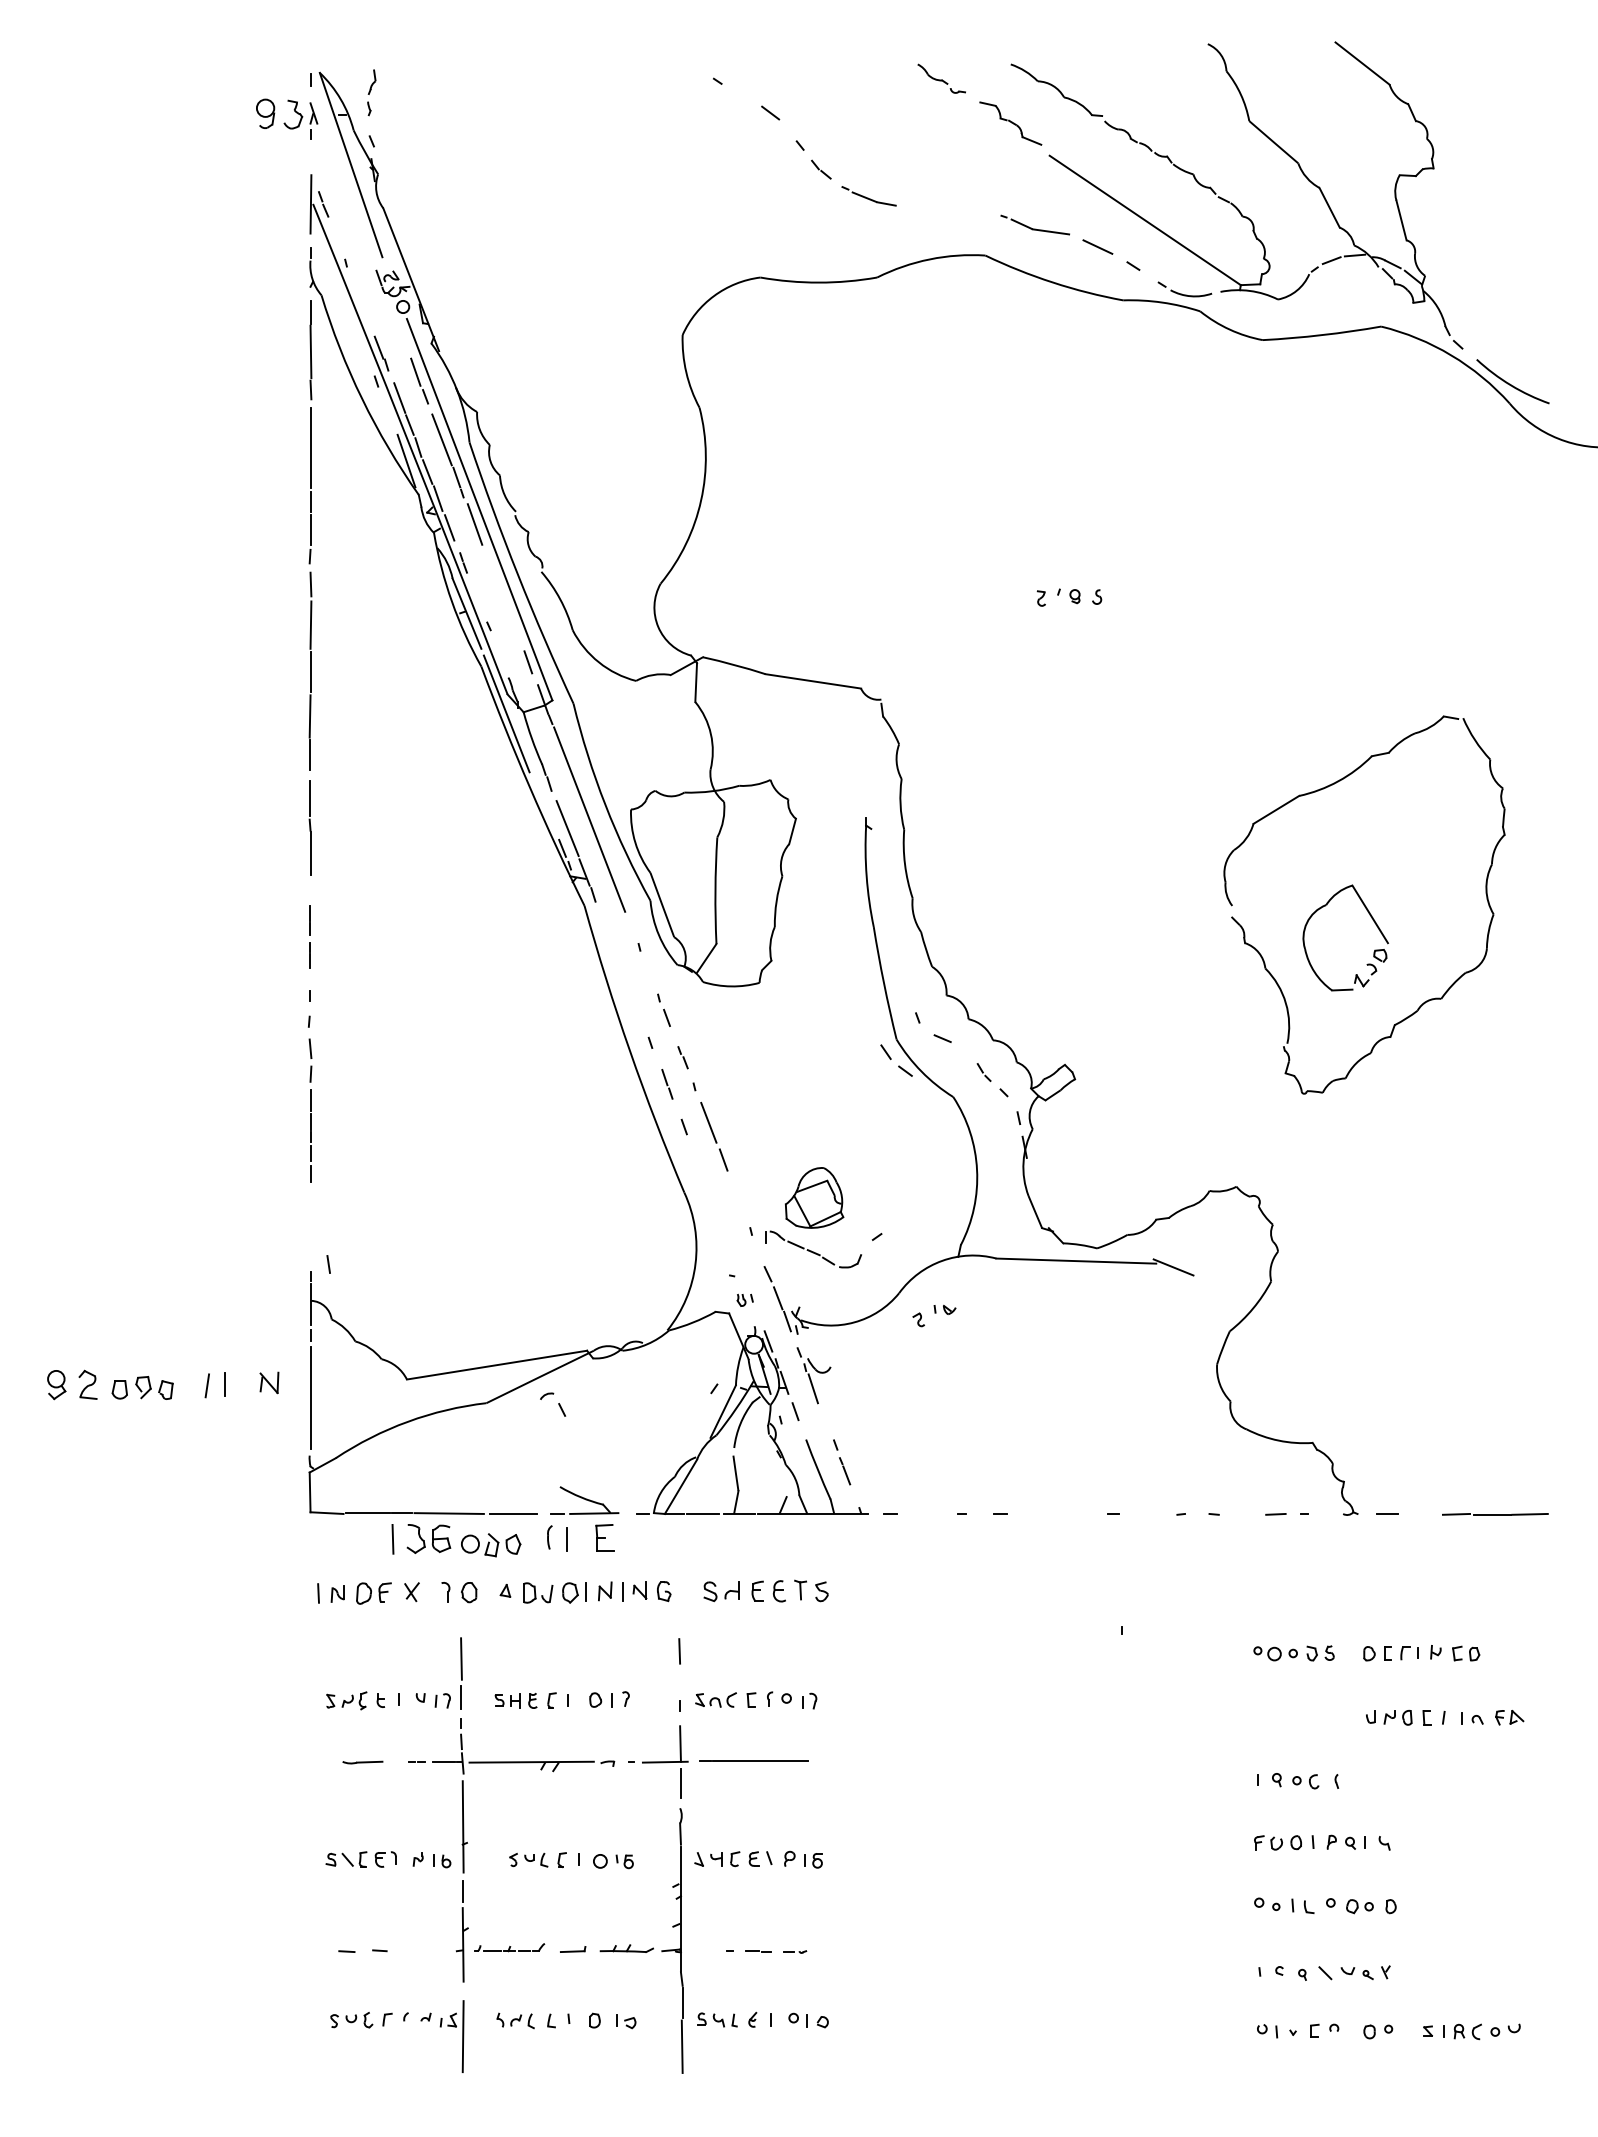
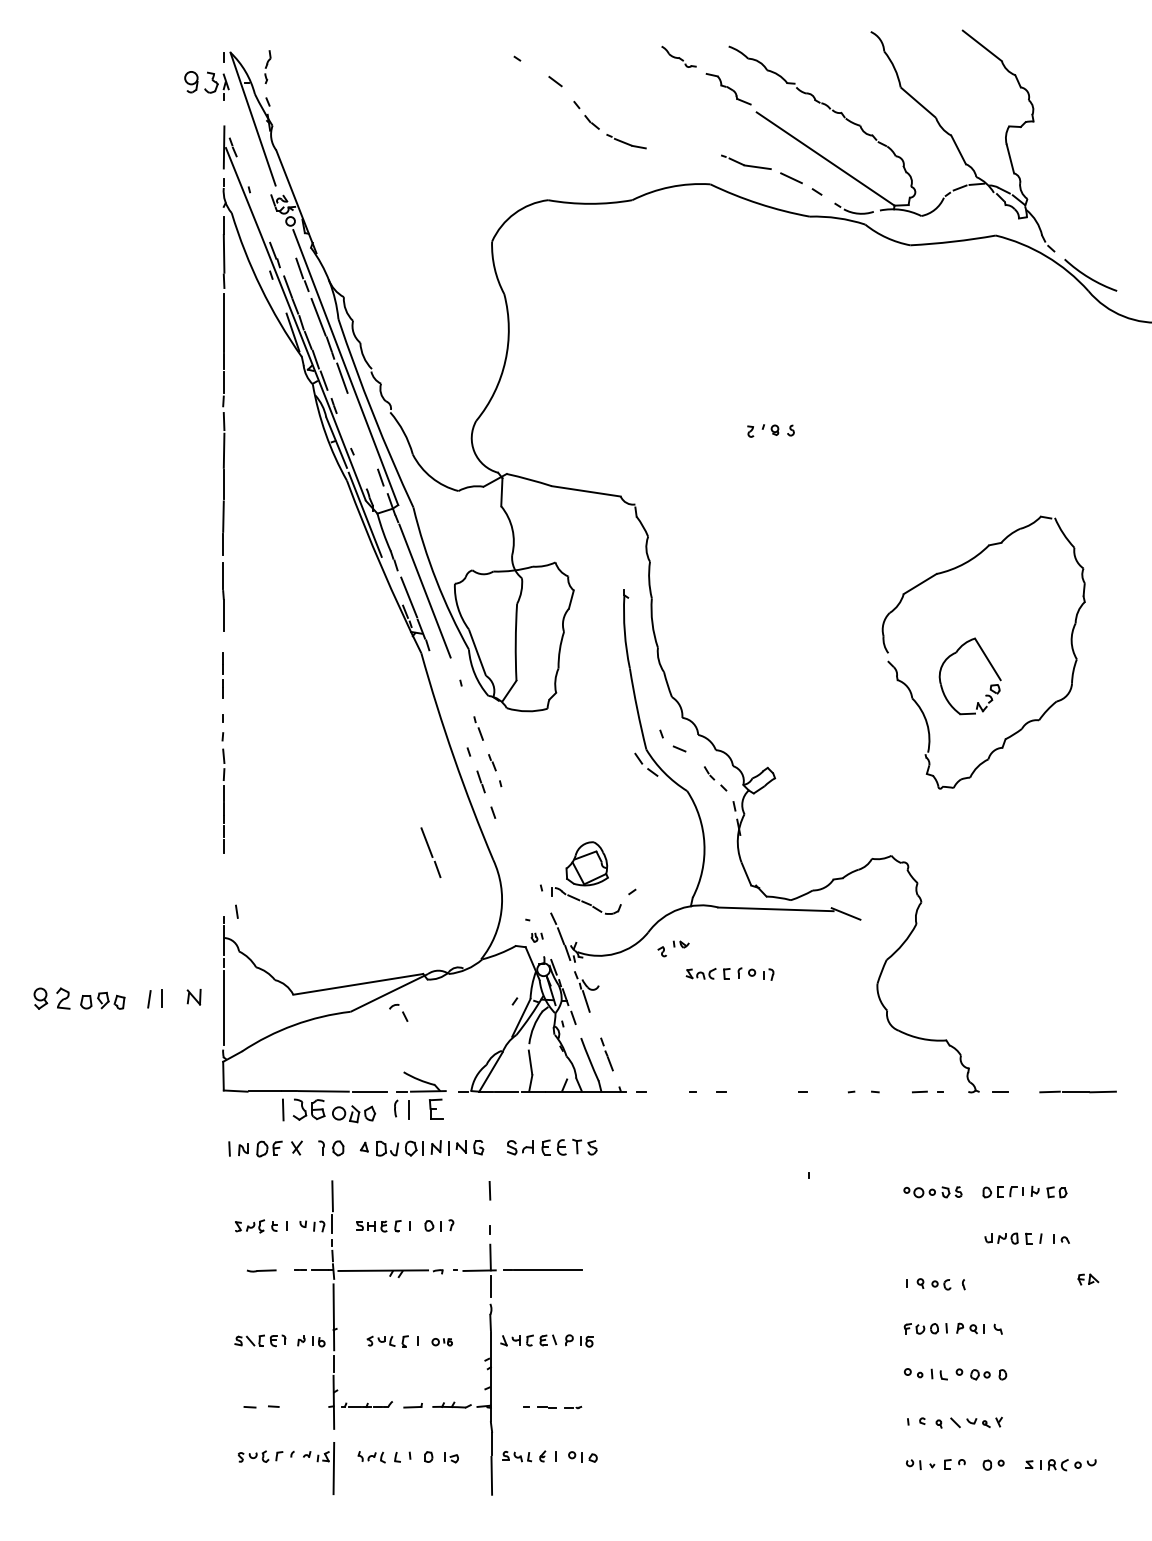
line: (713, 1136) -> (430, 852), moved
part: (755, 1699) -> (729, 973), moved
part: (1509, 1717) -> (1088, 1279), moved
part: (613, 1860) -> (442, 1341), size x0.7

